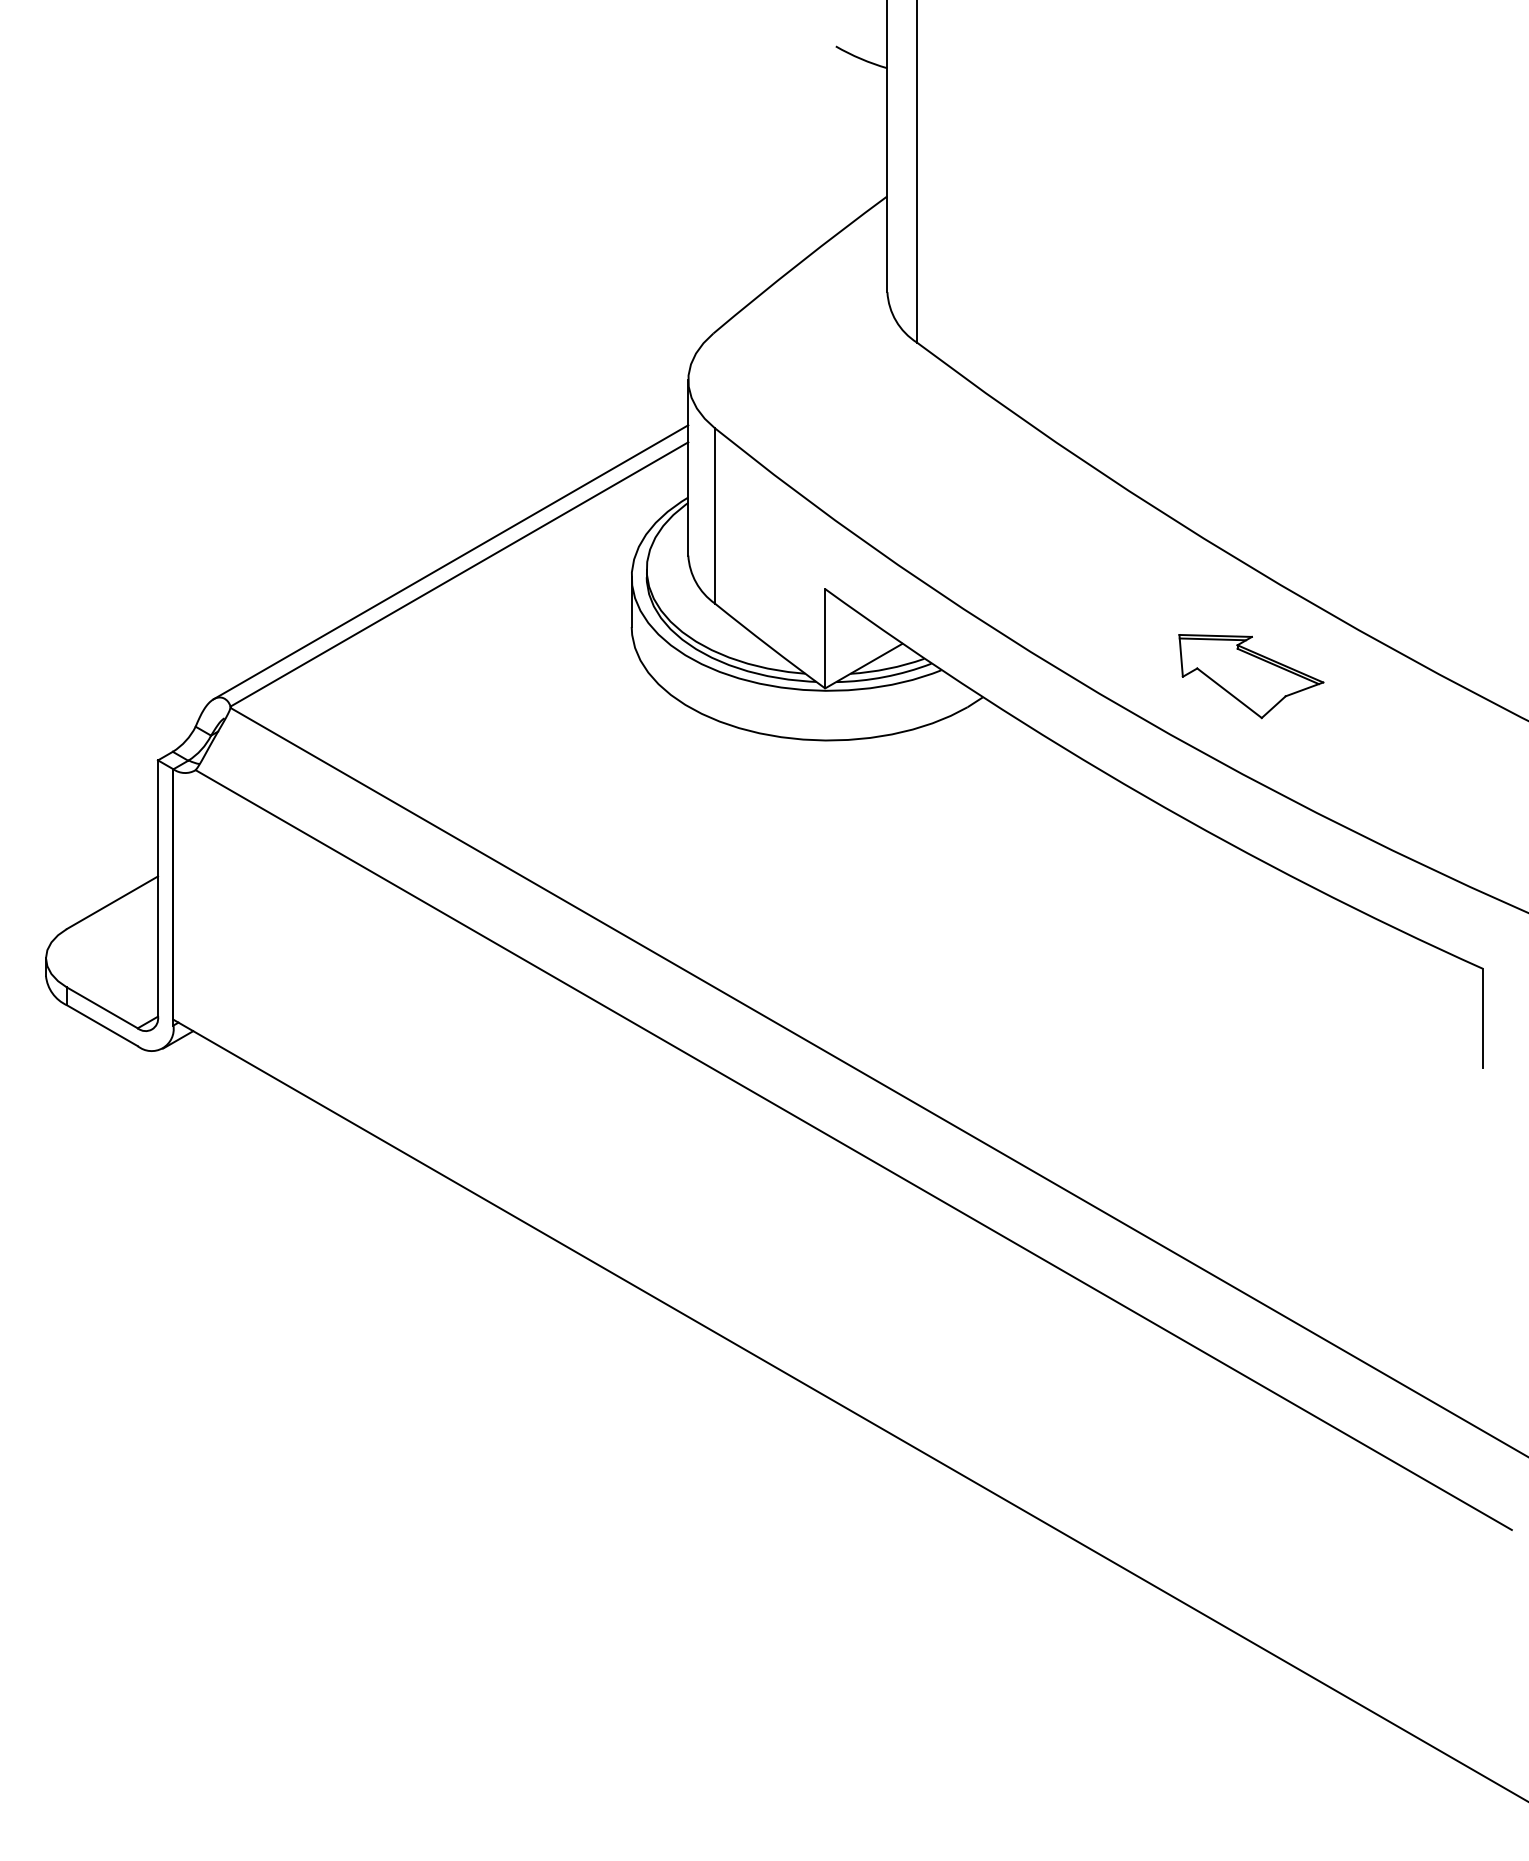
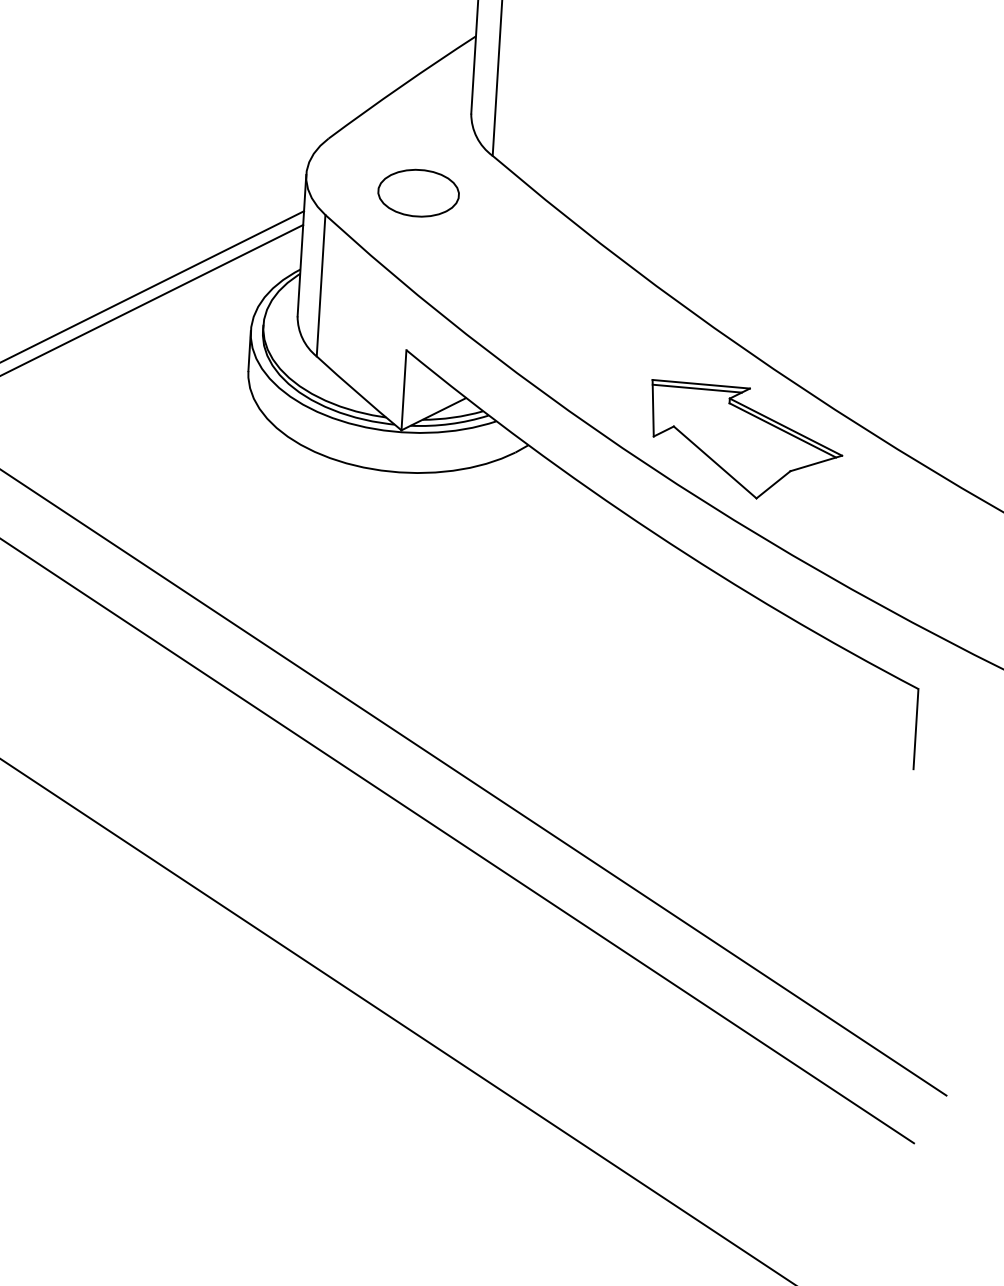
part: (828, 393) -> (418, 192), added
part: (1251, 676) -> (746, 441), size x1.67

